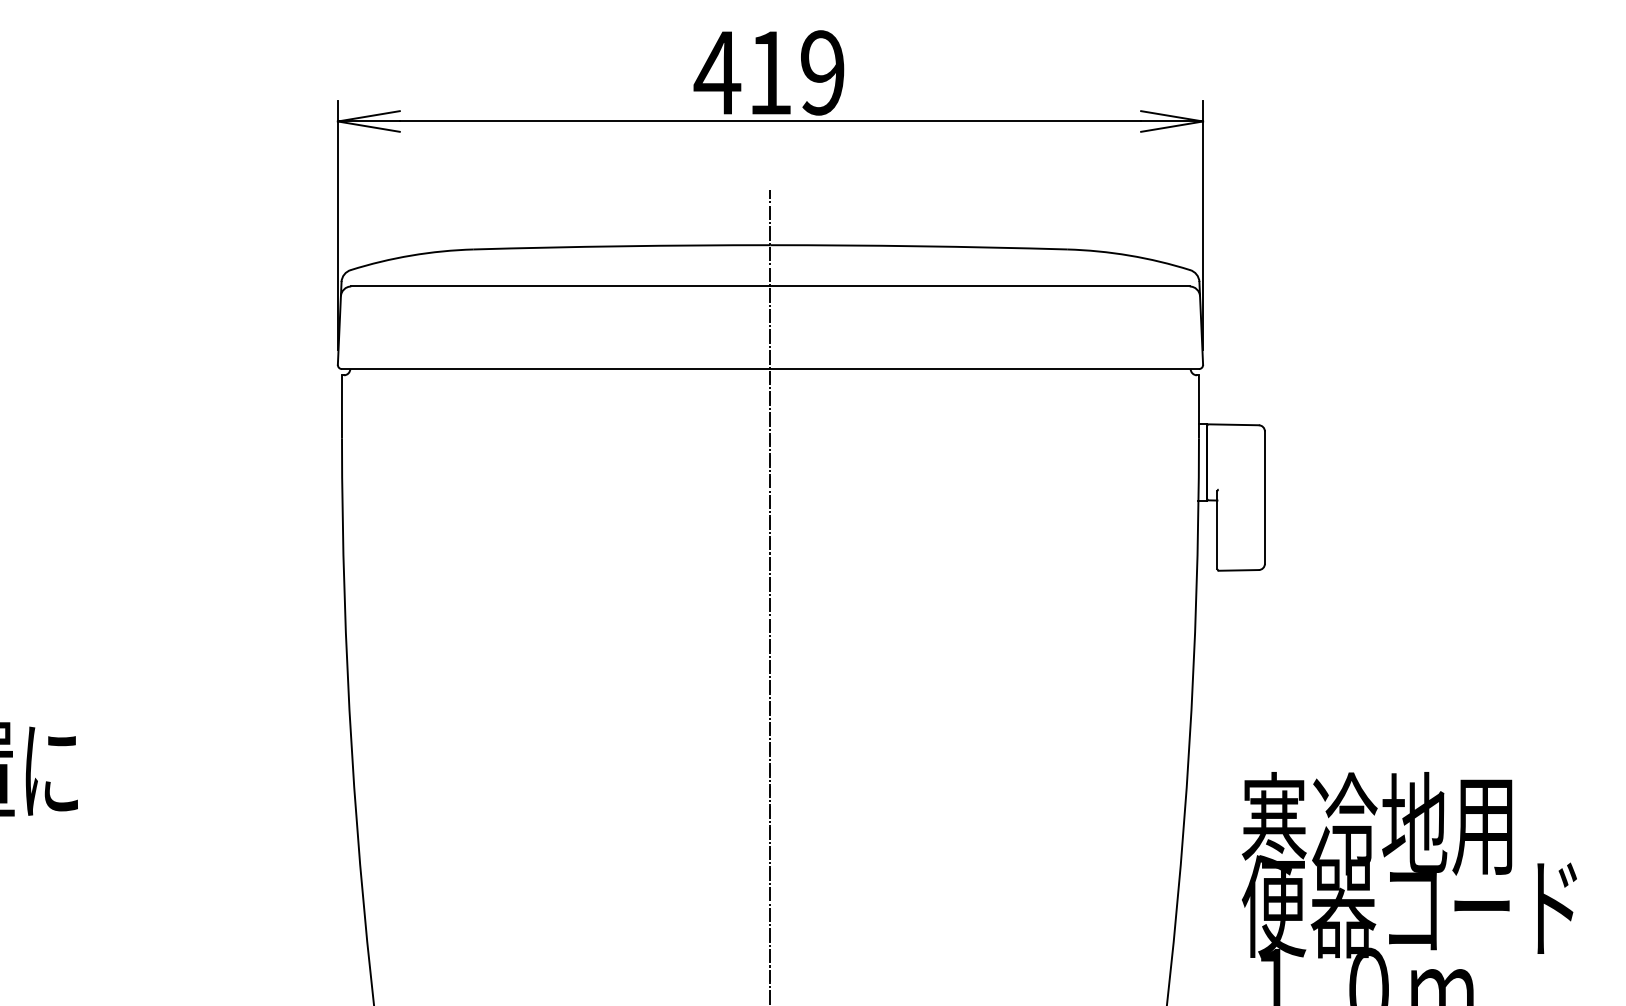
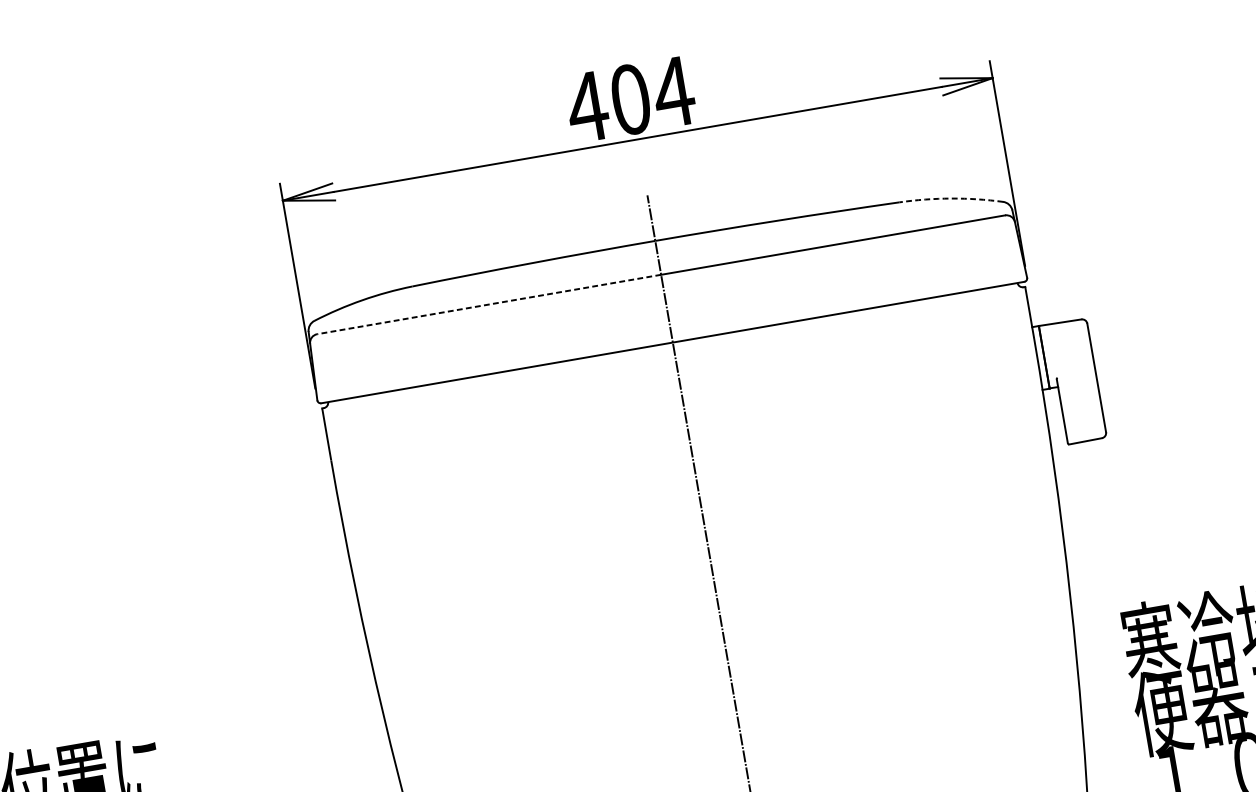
text: (797, 72) -> (652, 95), 419 -> 404
arc: (1129, 255) -> (951, 198), solid -> dashed
line: (560, 286) -> (488, 304), solid -> dashed

